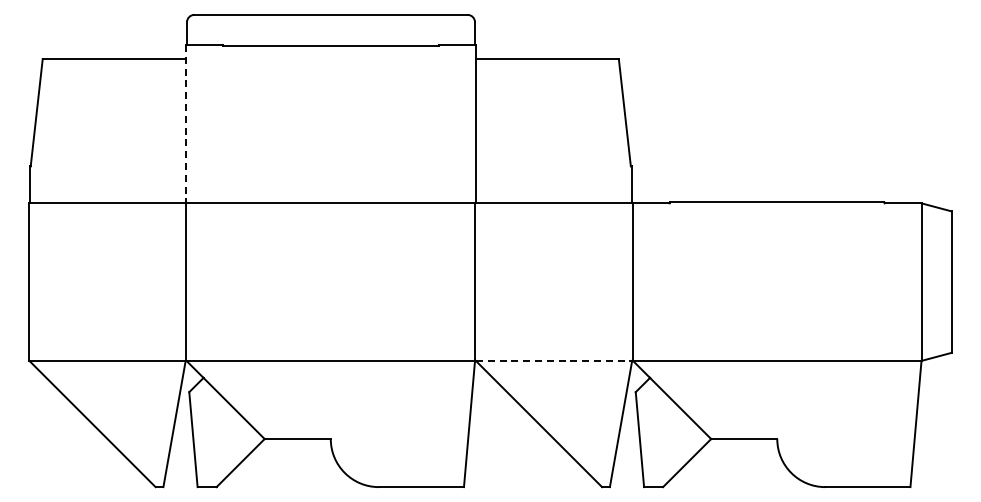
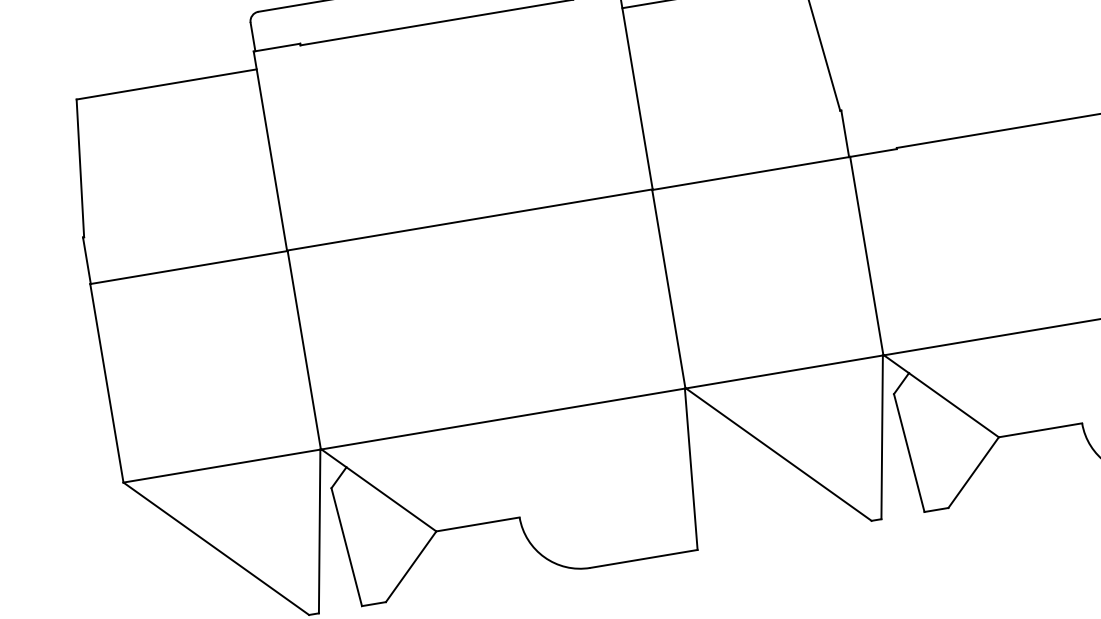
line: (185, 123) -> (270, 150), dashed -> solid
line: (554, 360) -> (784, 371), dashed -> solid

